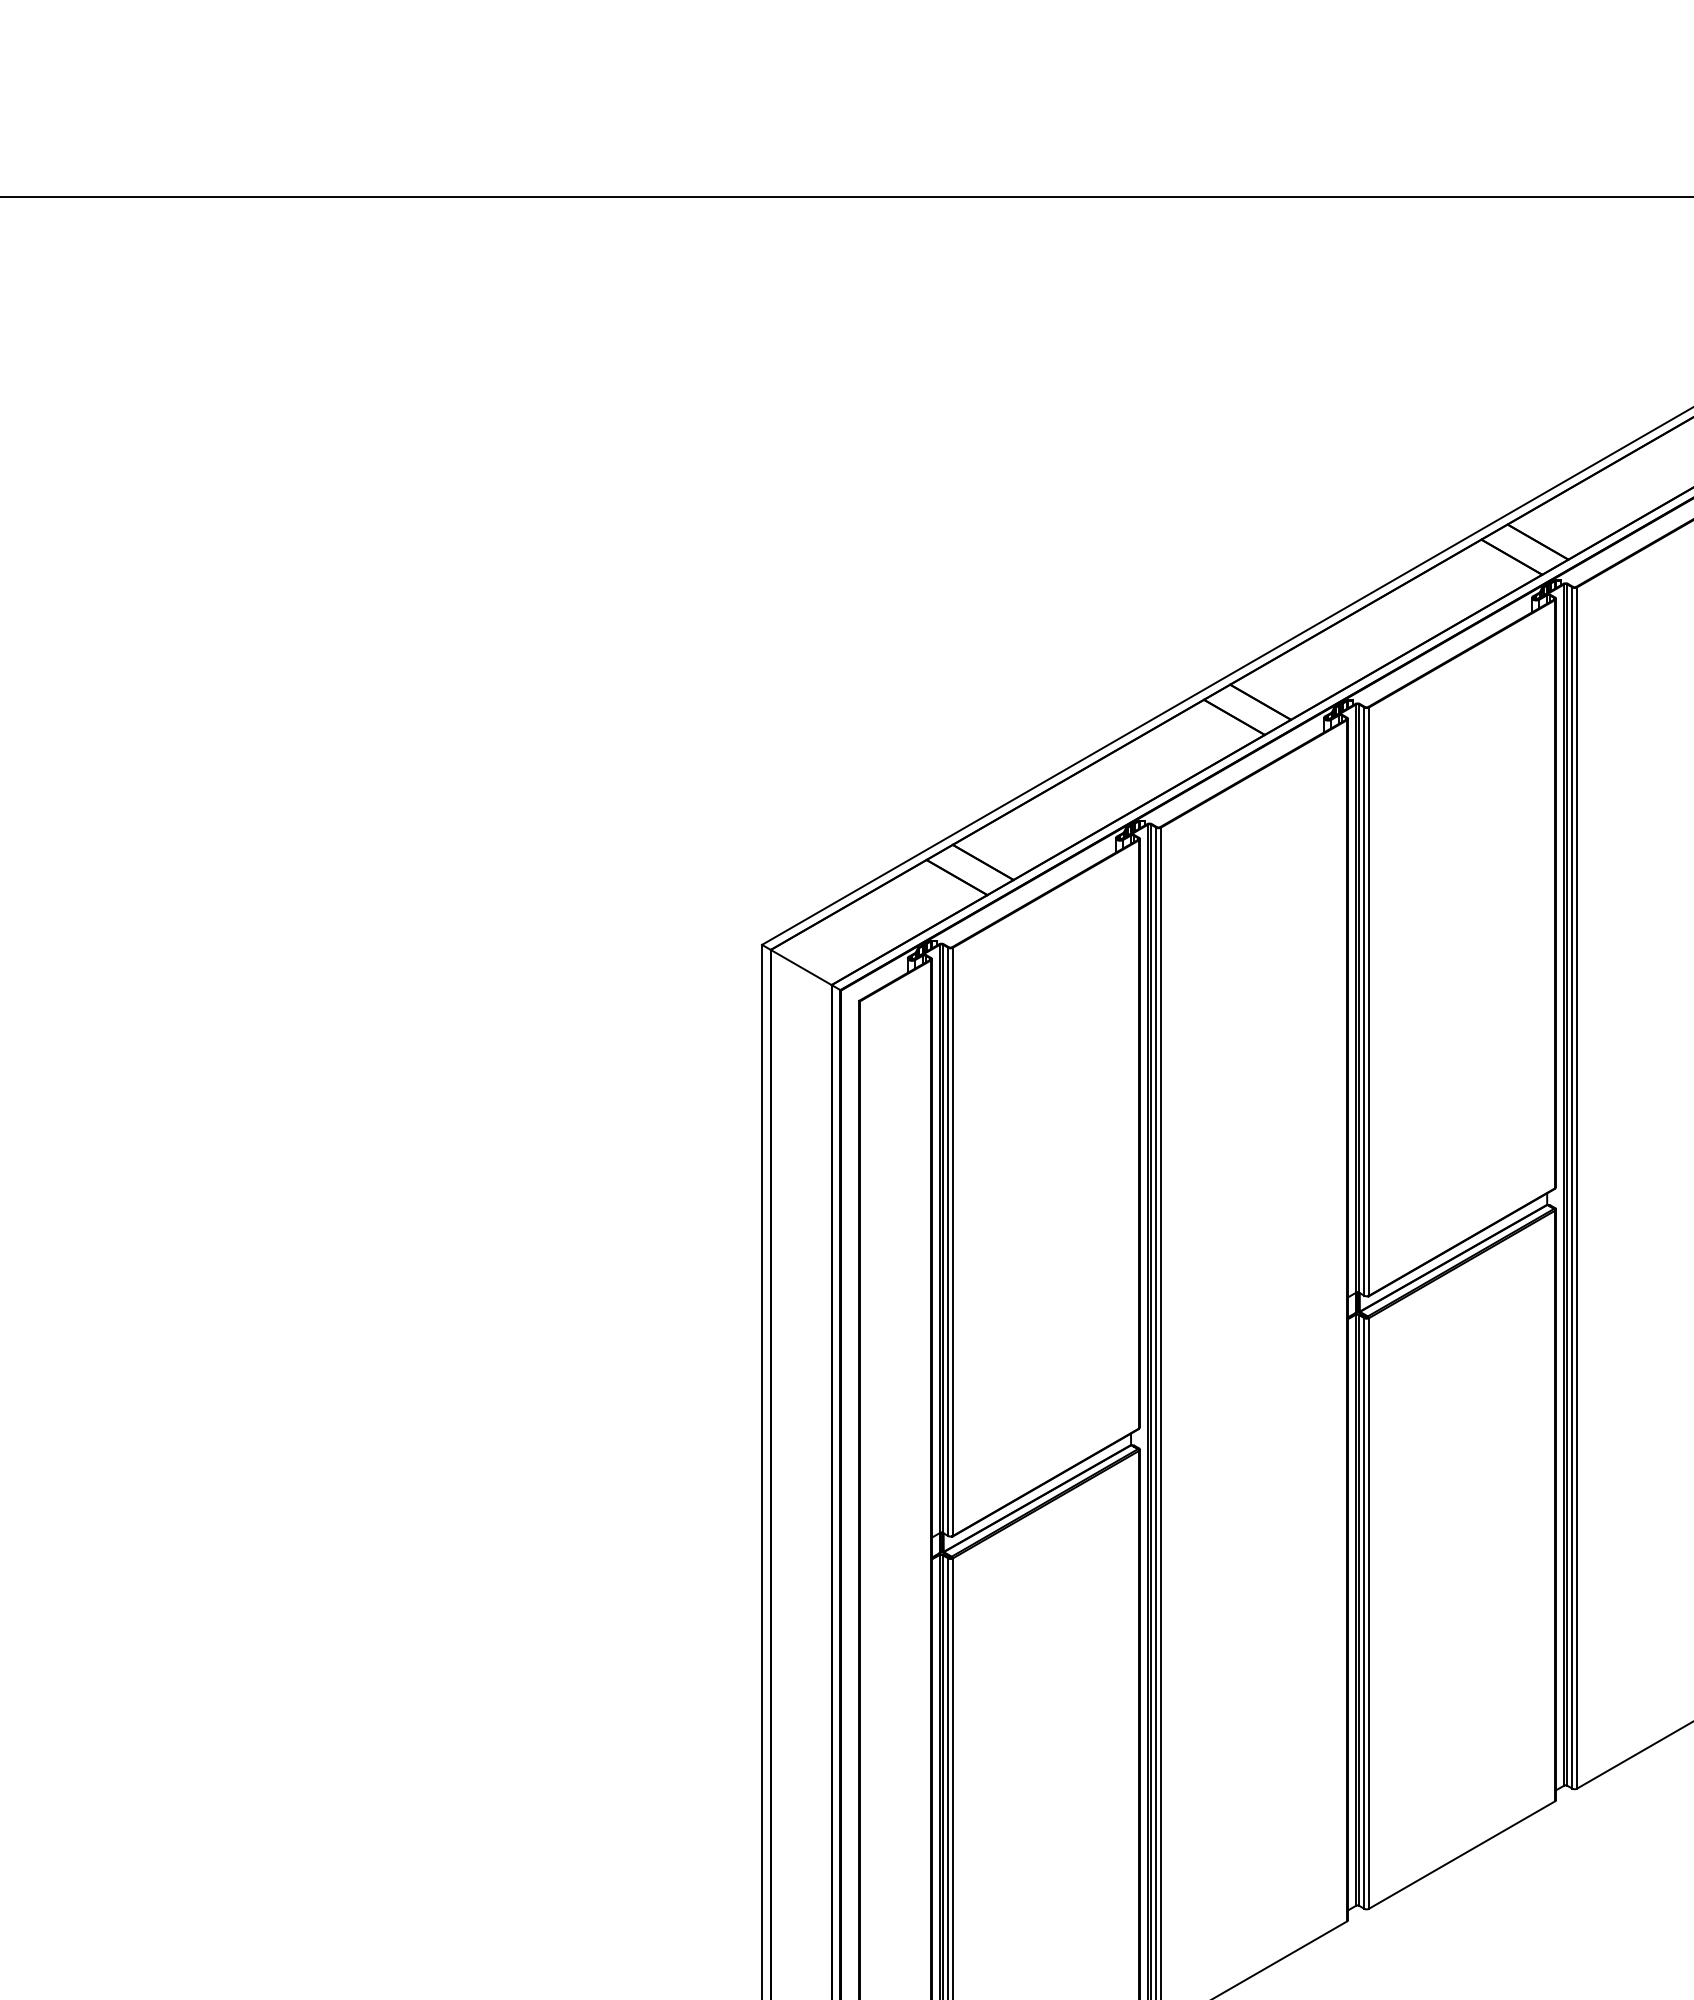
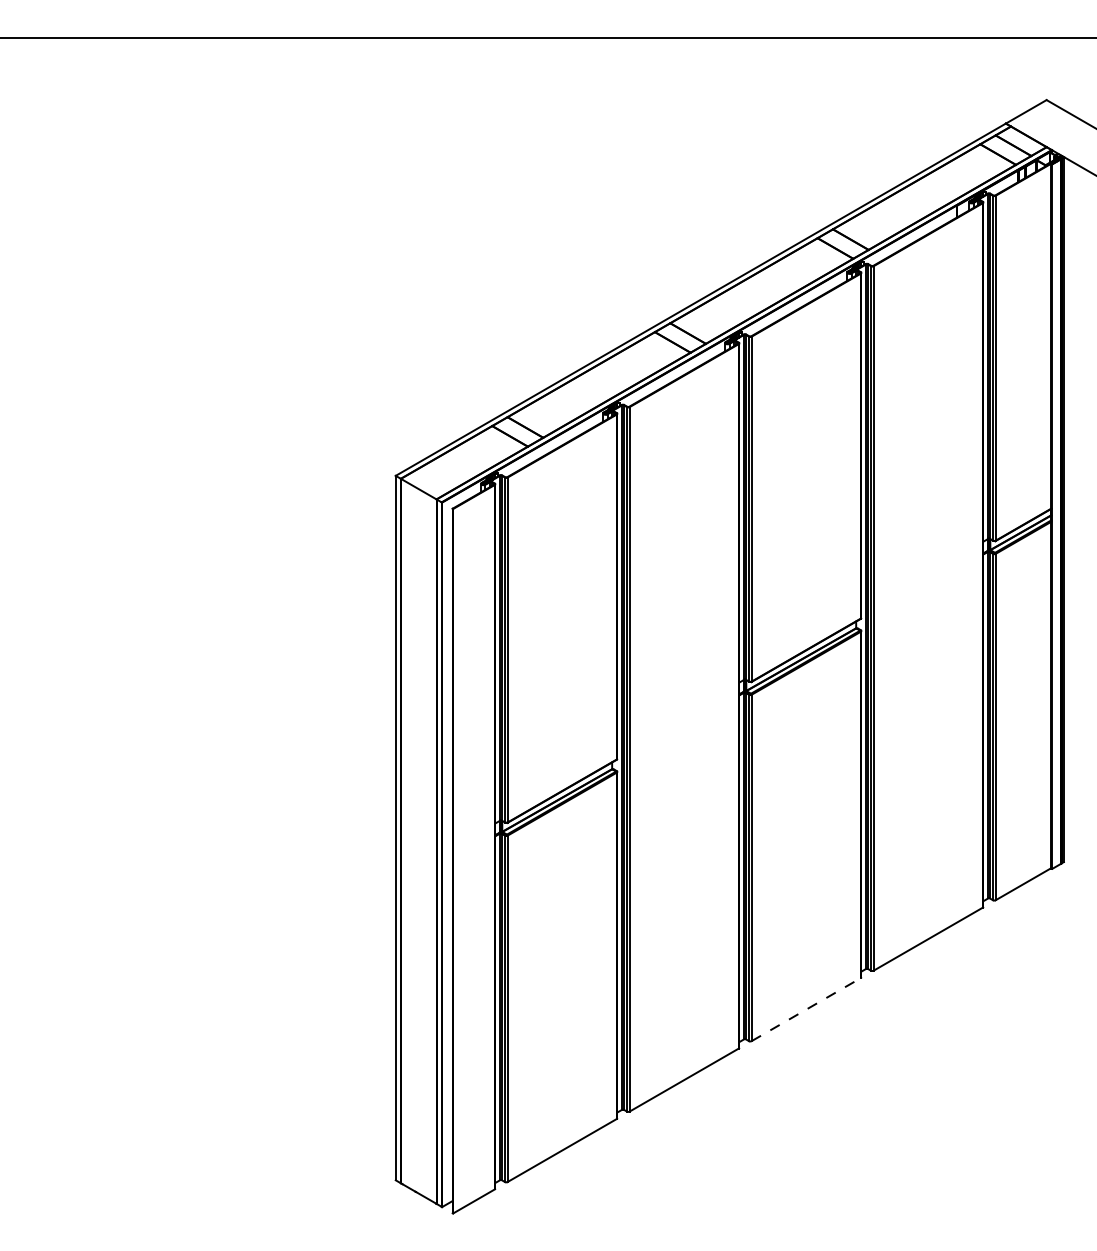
line: (1462, 1854) -> (806, 1009), solid -> dashed

